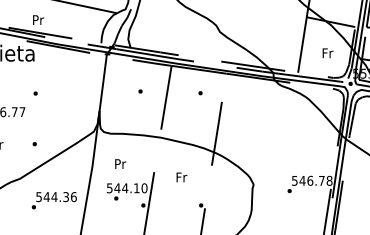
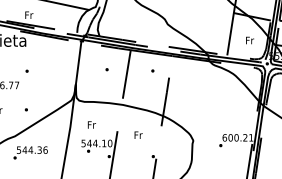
text: (38, 19) -> (29, 14), Pr -> Fr
text: (120, 163) -> (91, 124), Pr -> Fr
text: (312, 180) -> (238, 137), 546.78 -> 600.21
text: (53, 200) -> (30, 152), moved

